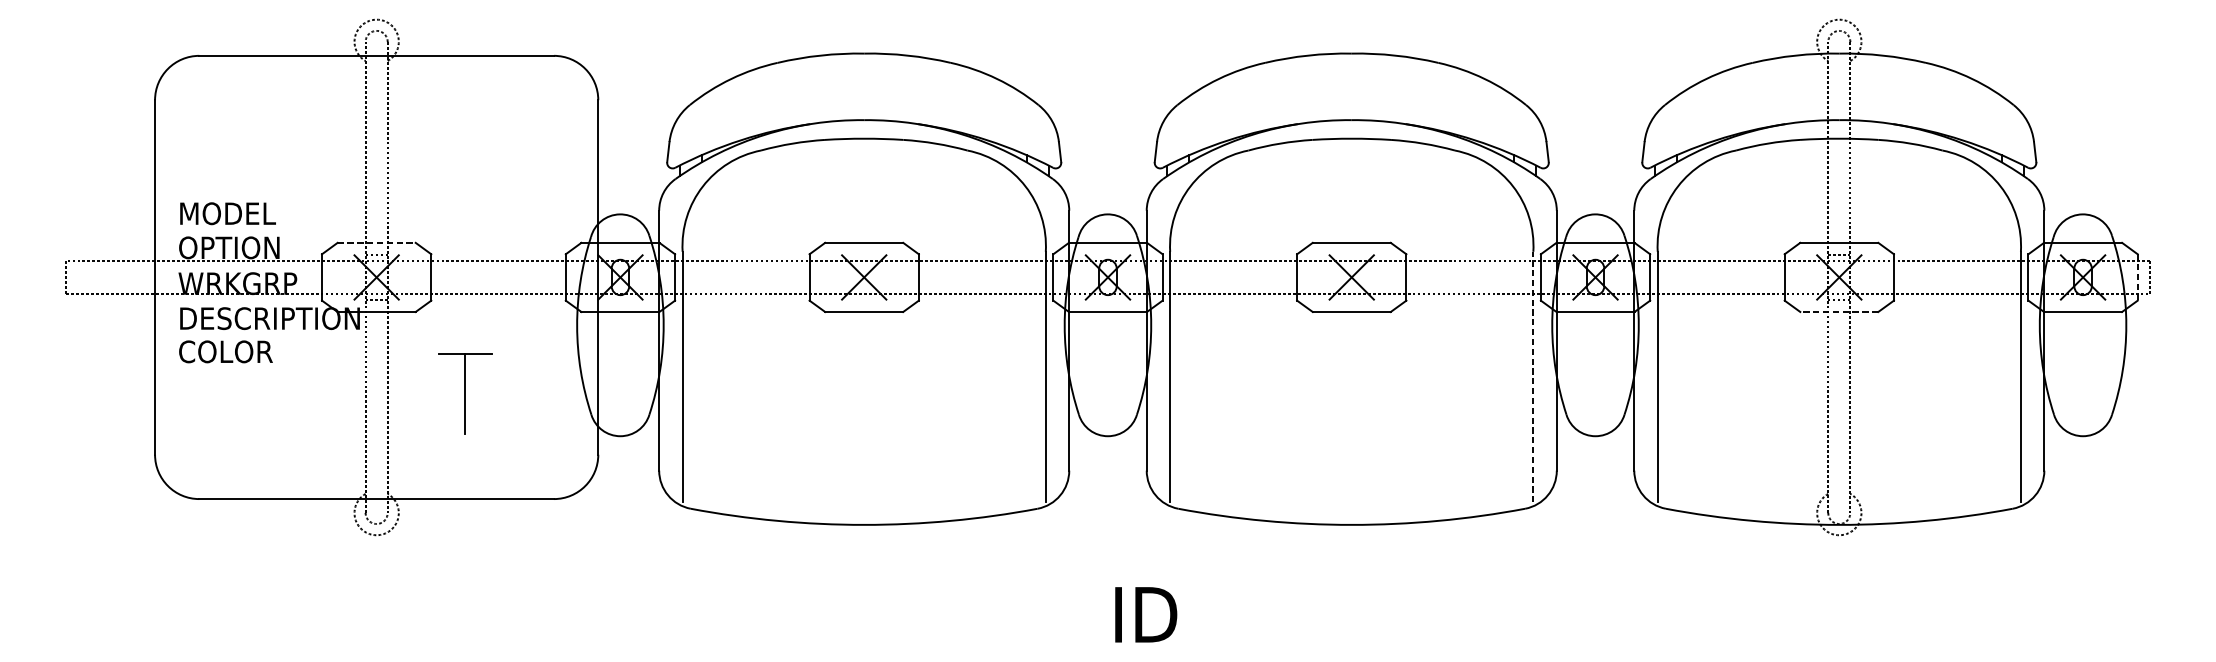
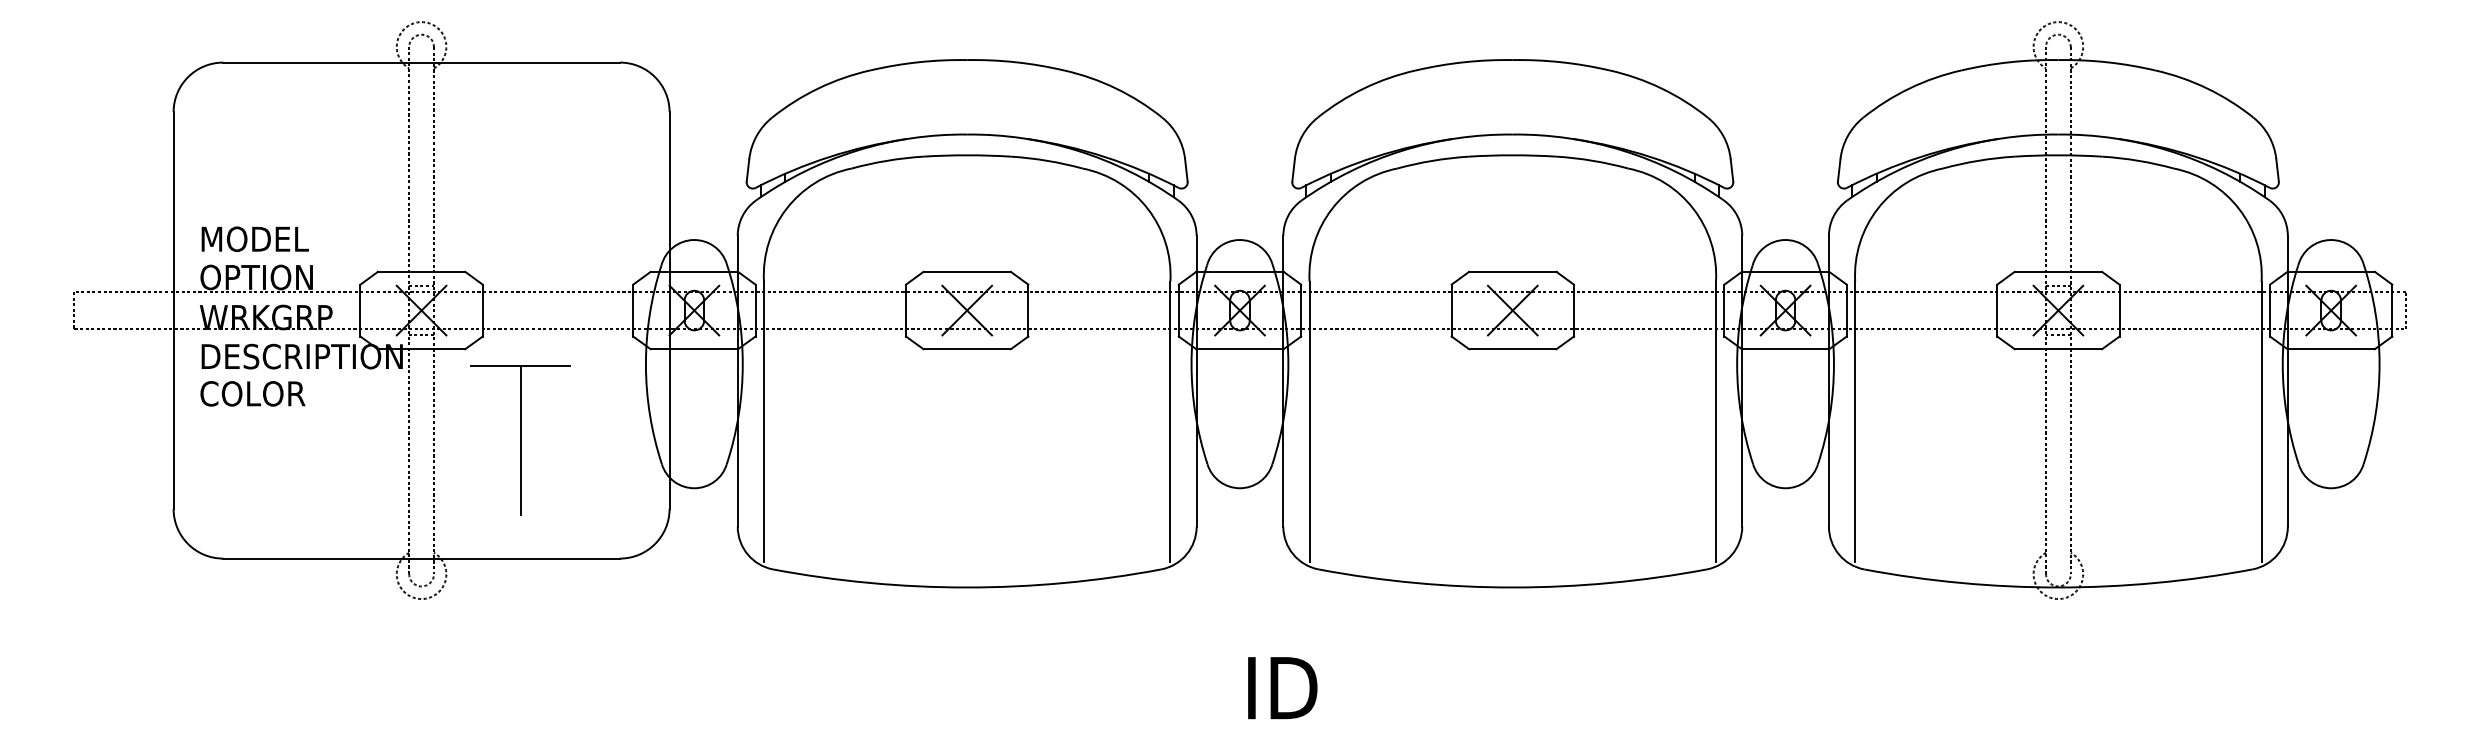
line: (376, 242) -> (421, 271), dashed -> solid
line: (2137, 277) -> (2392, 310), dashed -> solid
line: (1839, 312) -> (2058, 349), dashed -> solid
line: (1533, 376) -> (1716, 421), dashed -> solid
part: (465, 393) -> (520, 440), size x1.67

